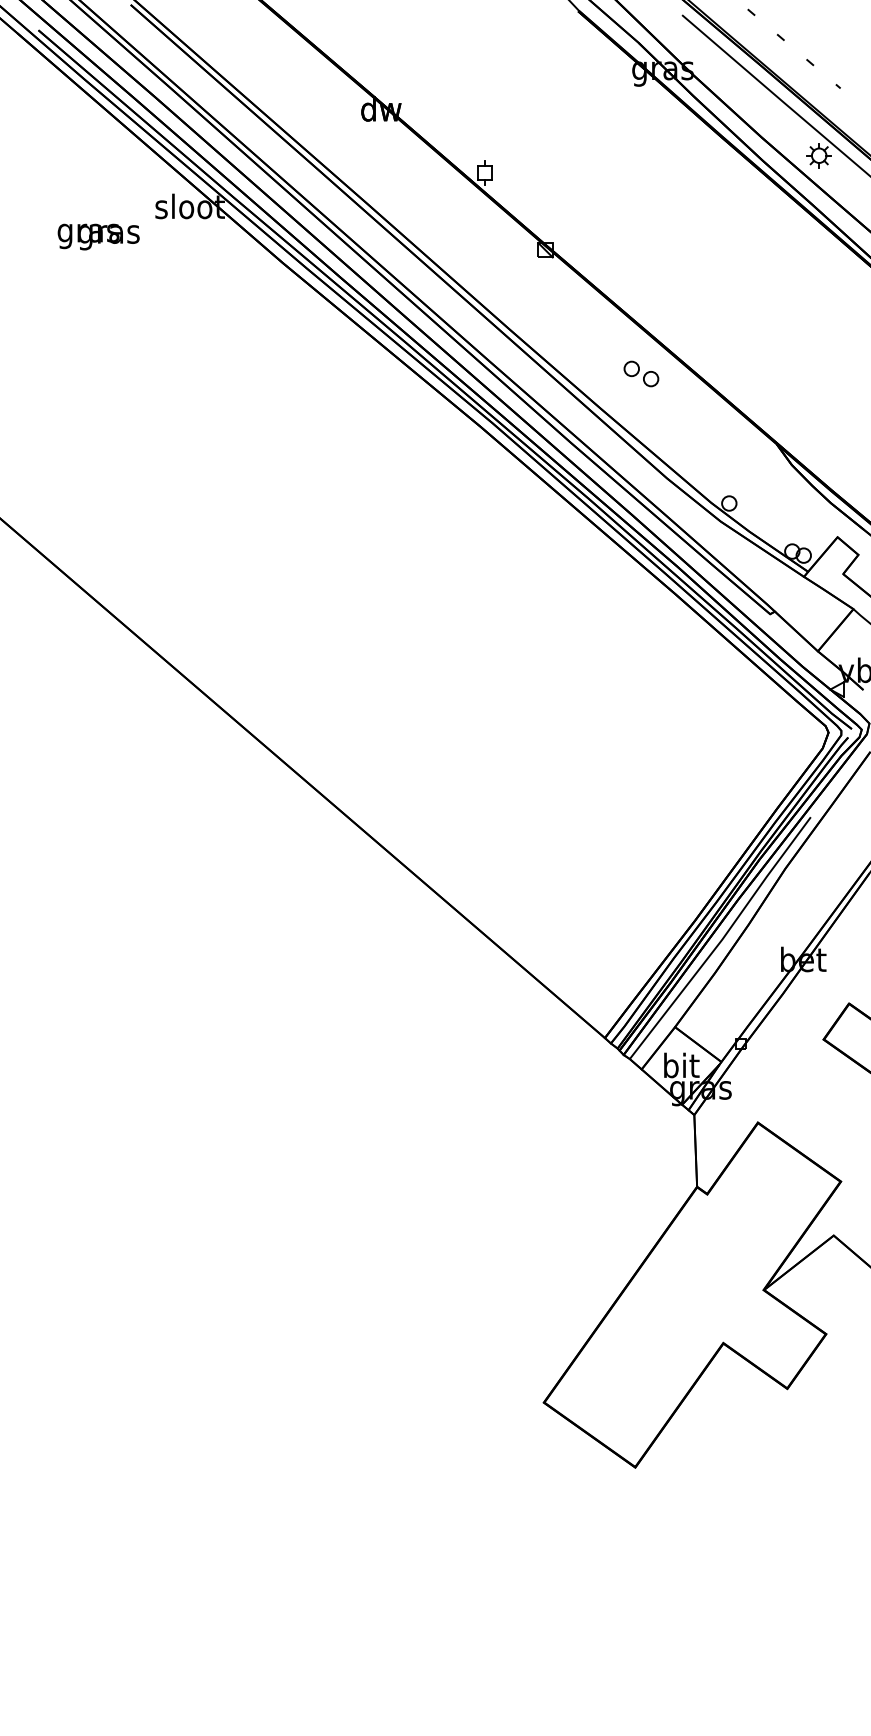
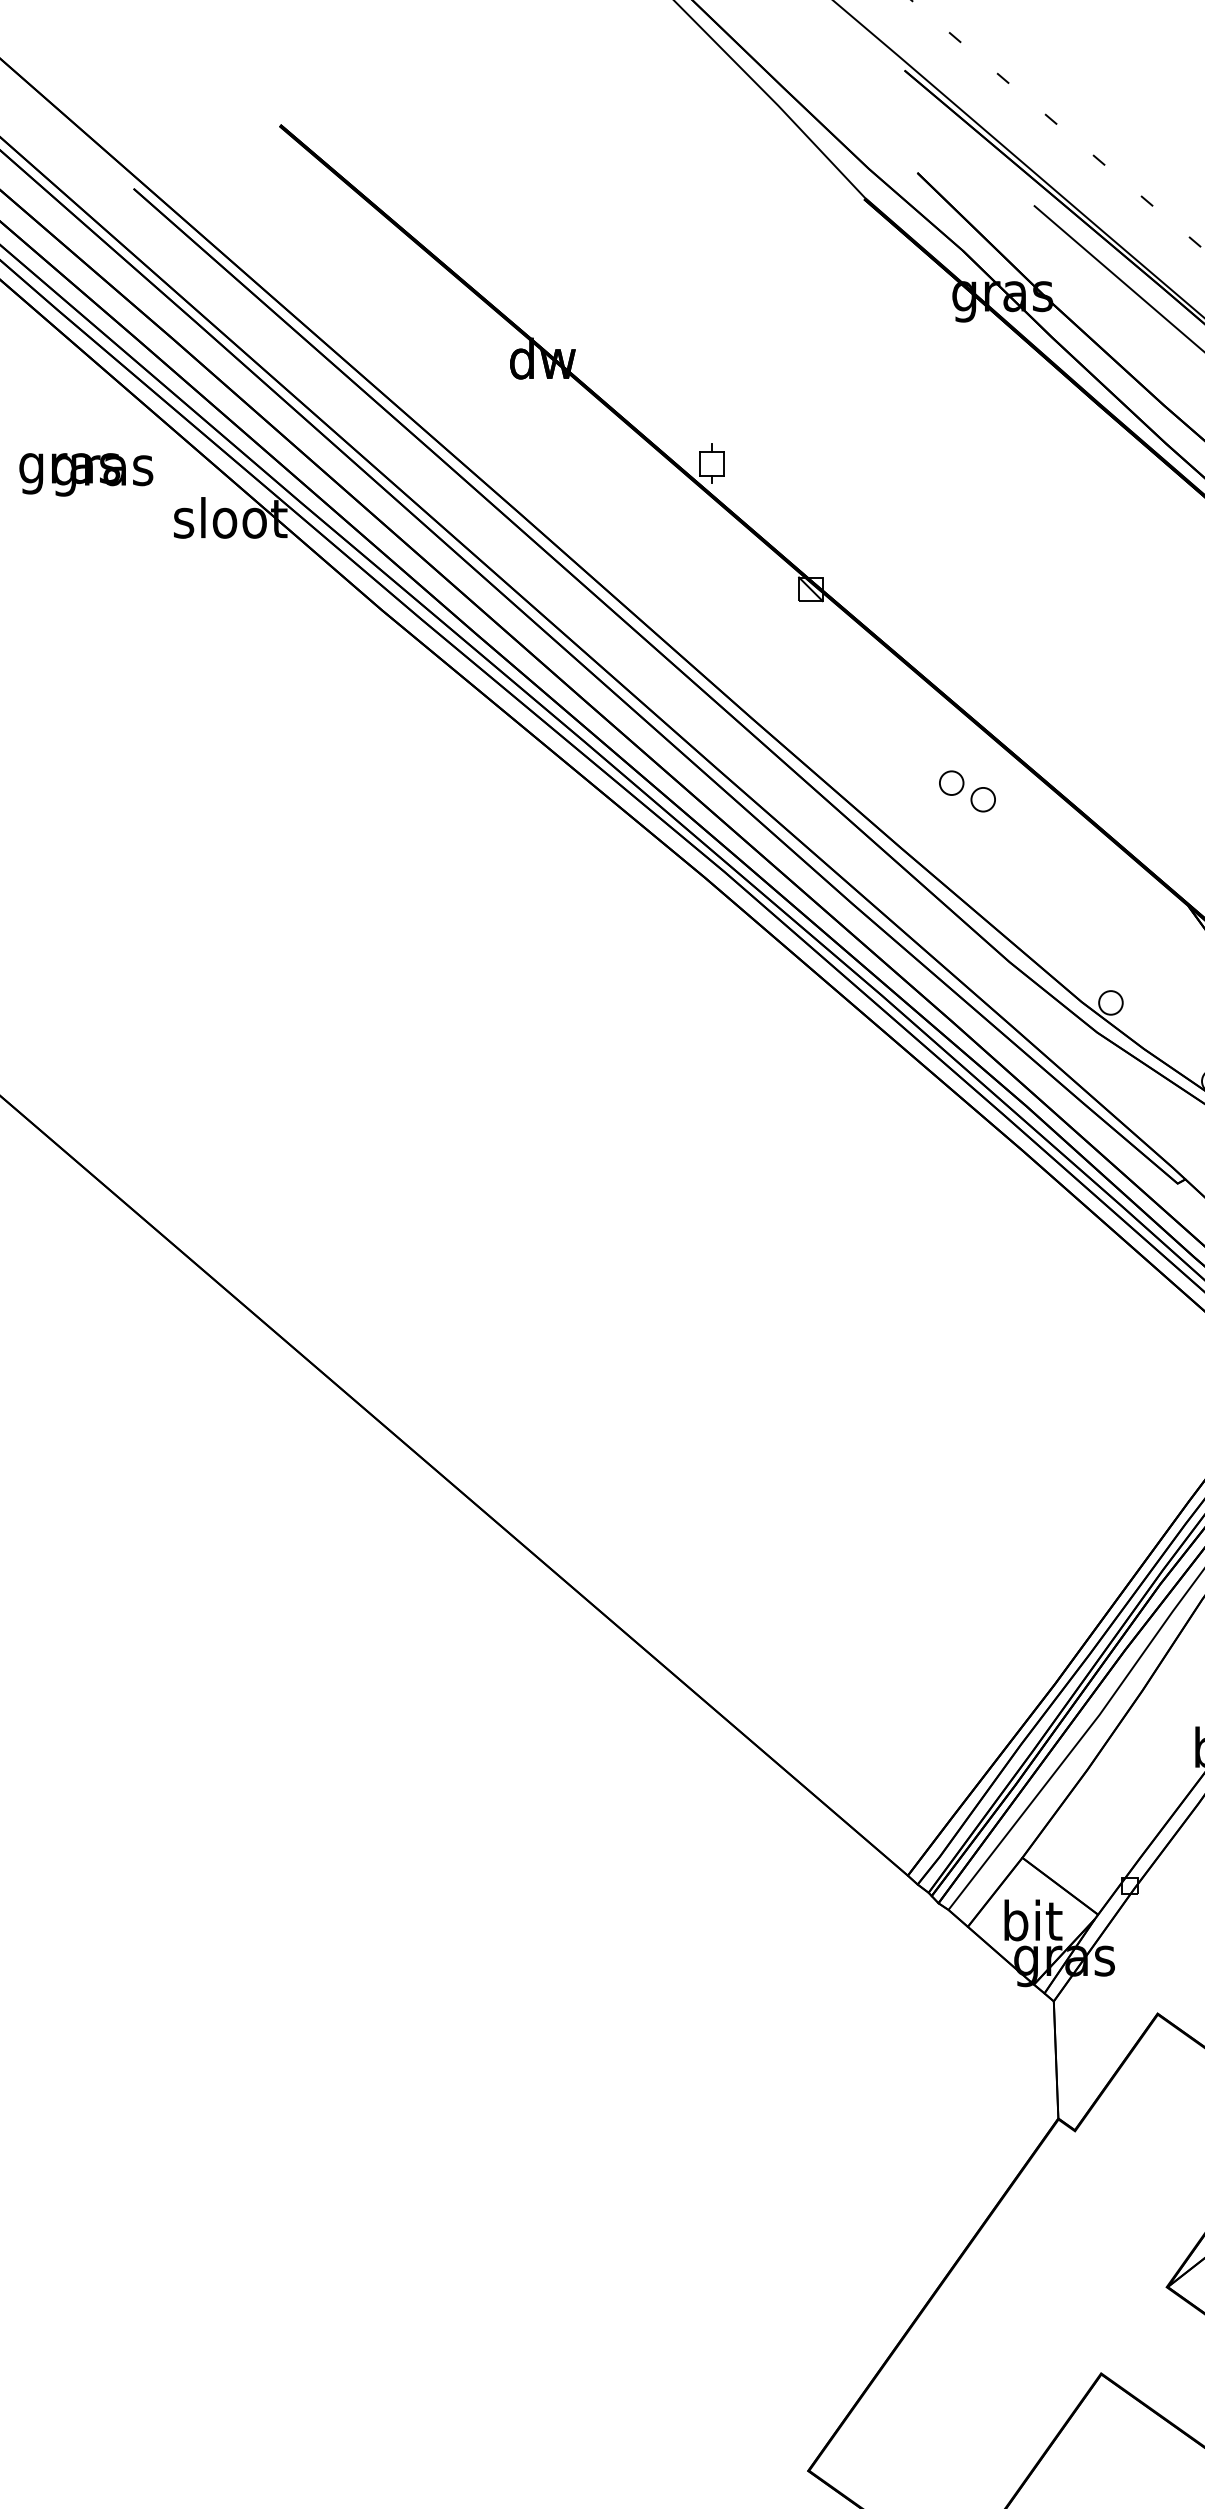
text: (98, 236) -> (85, 473), moved

